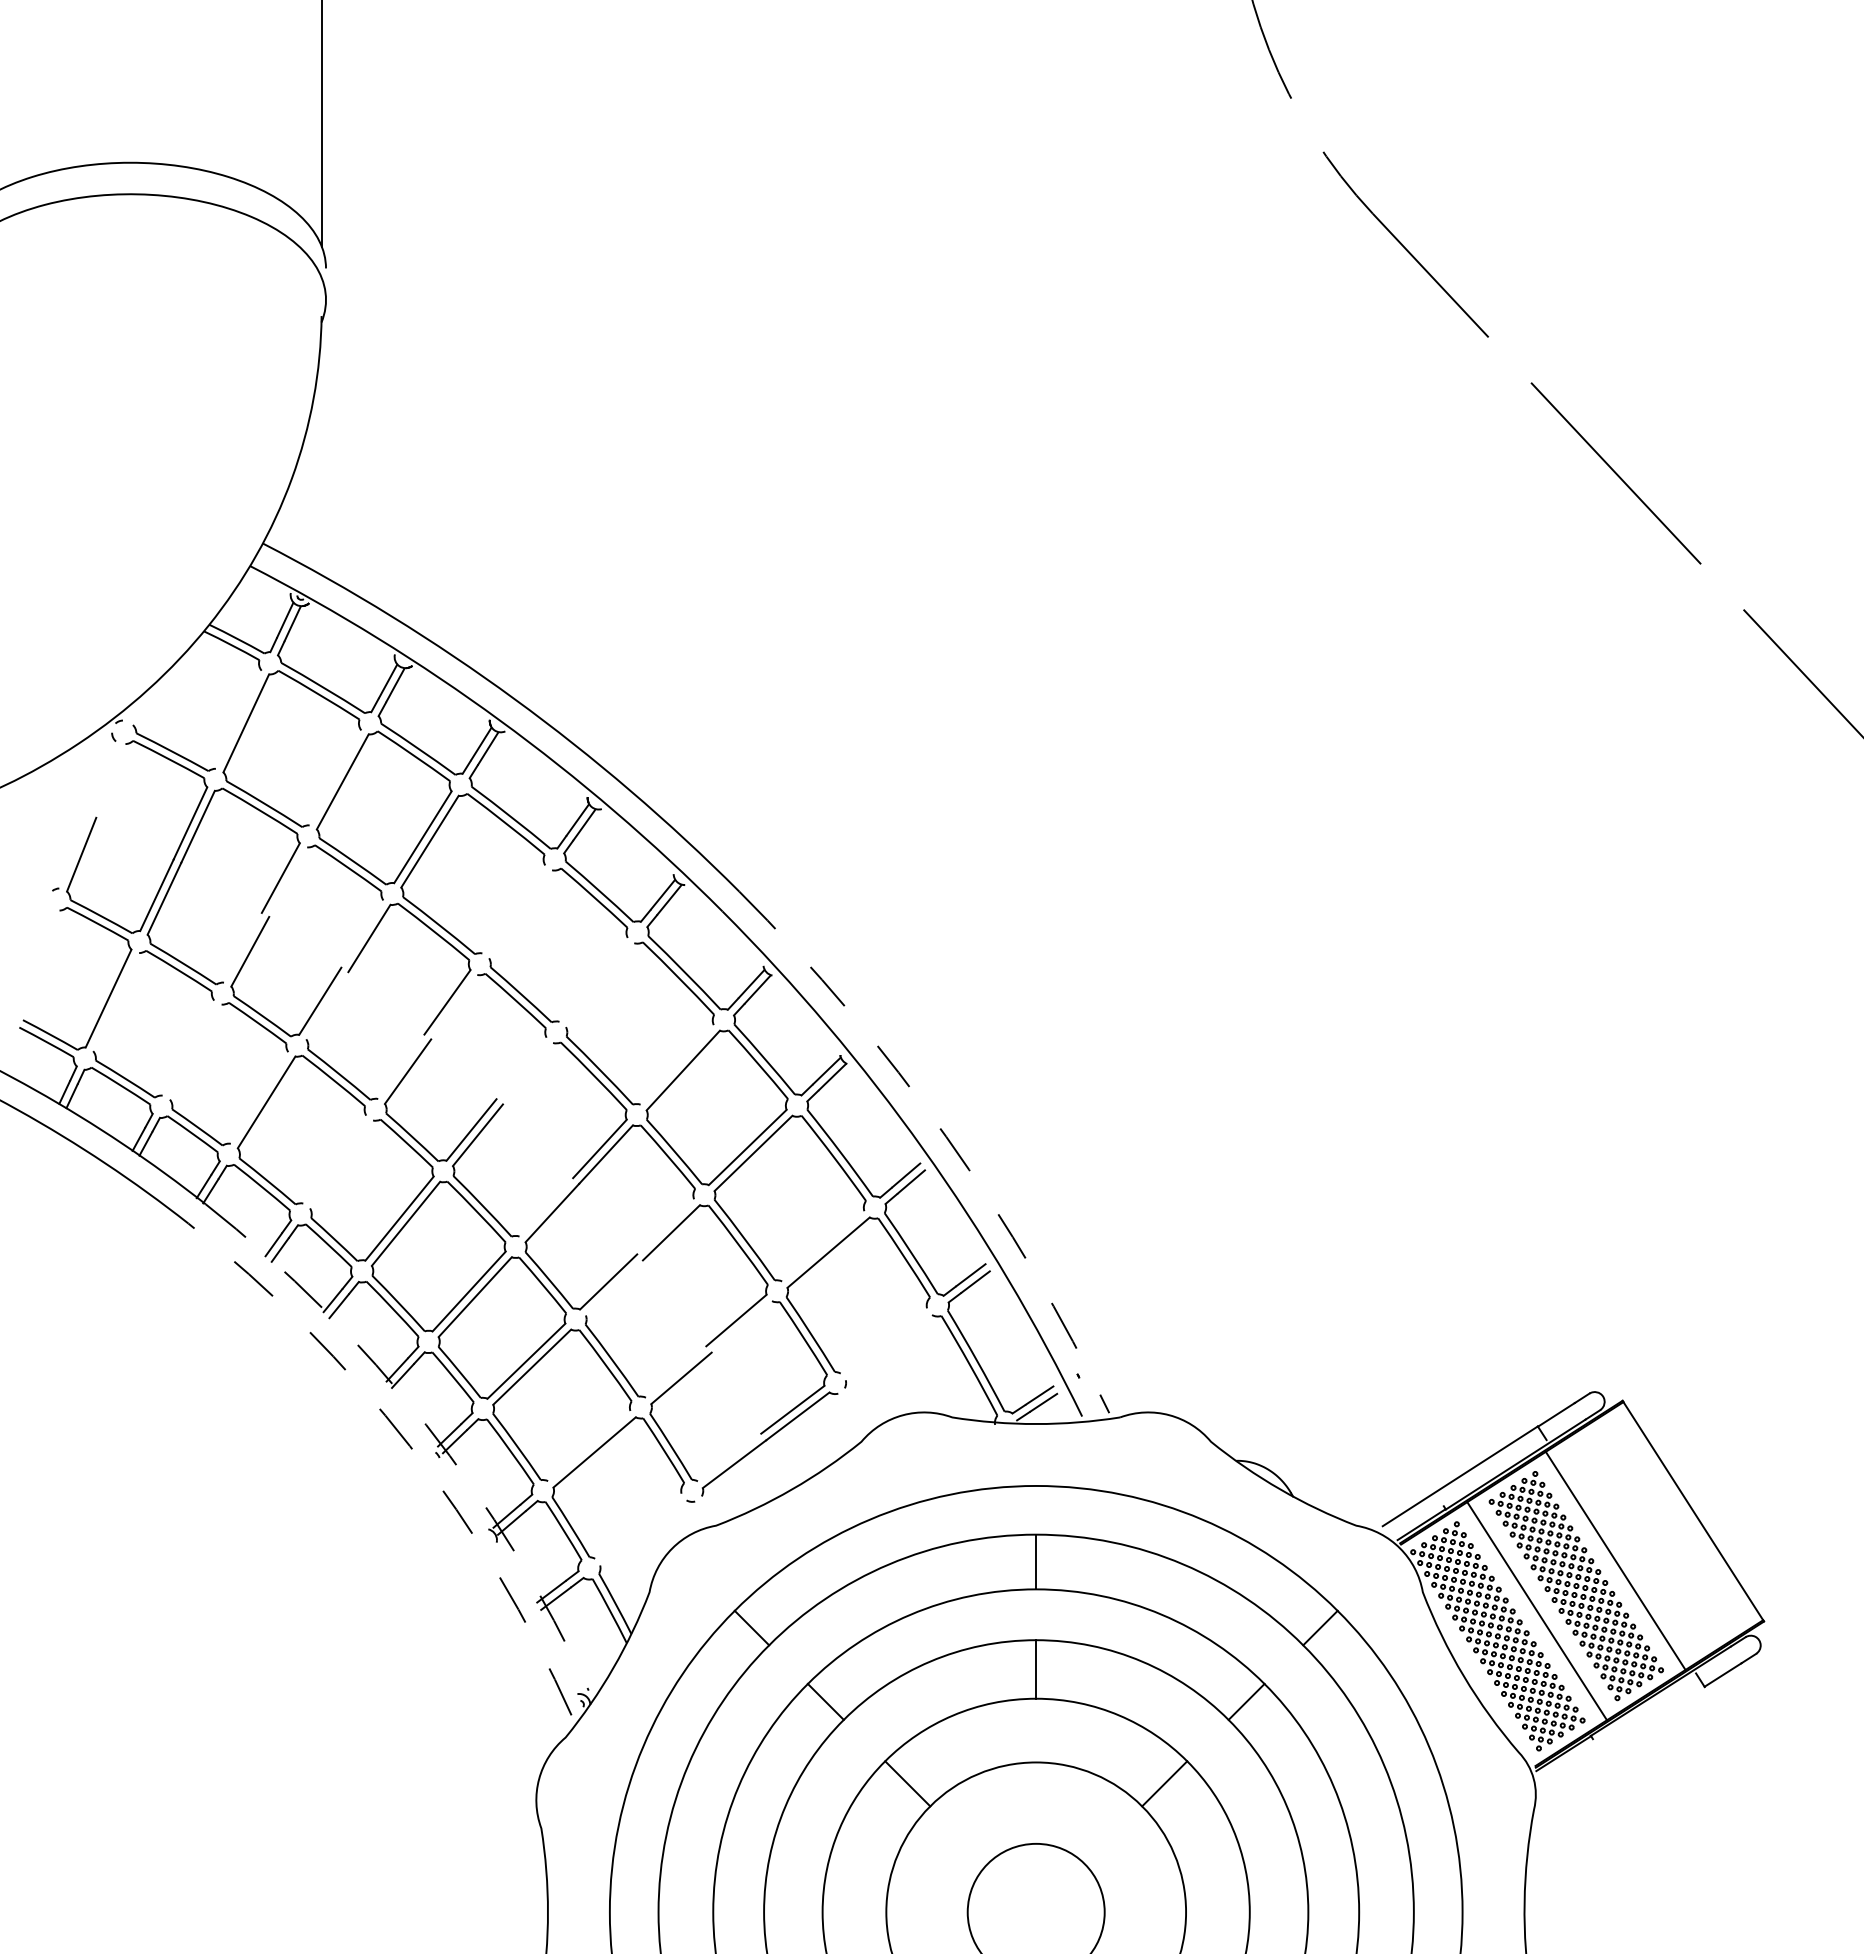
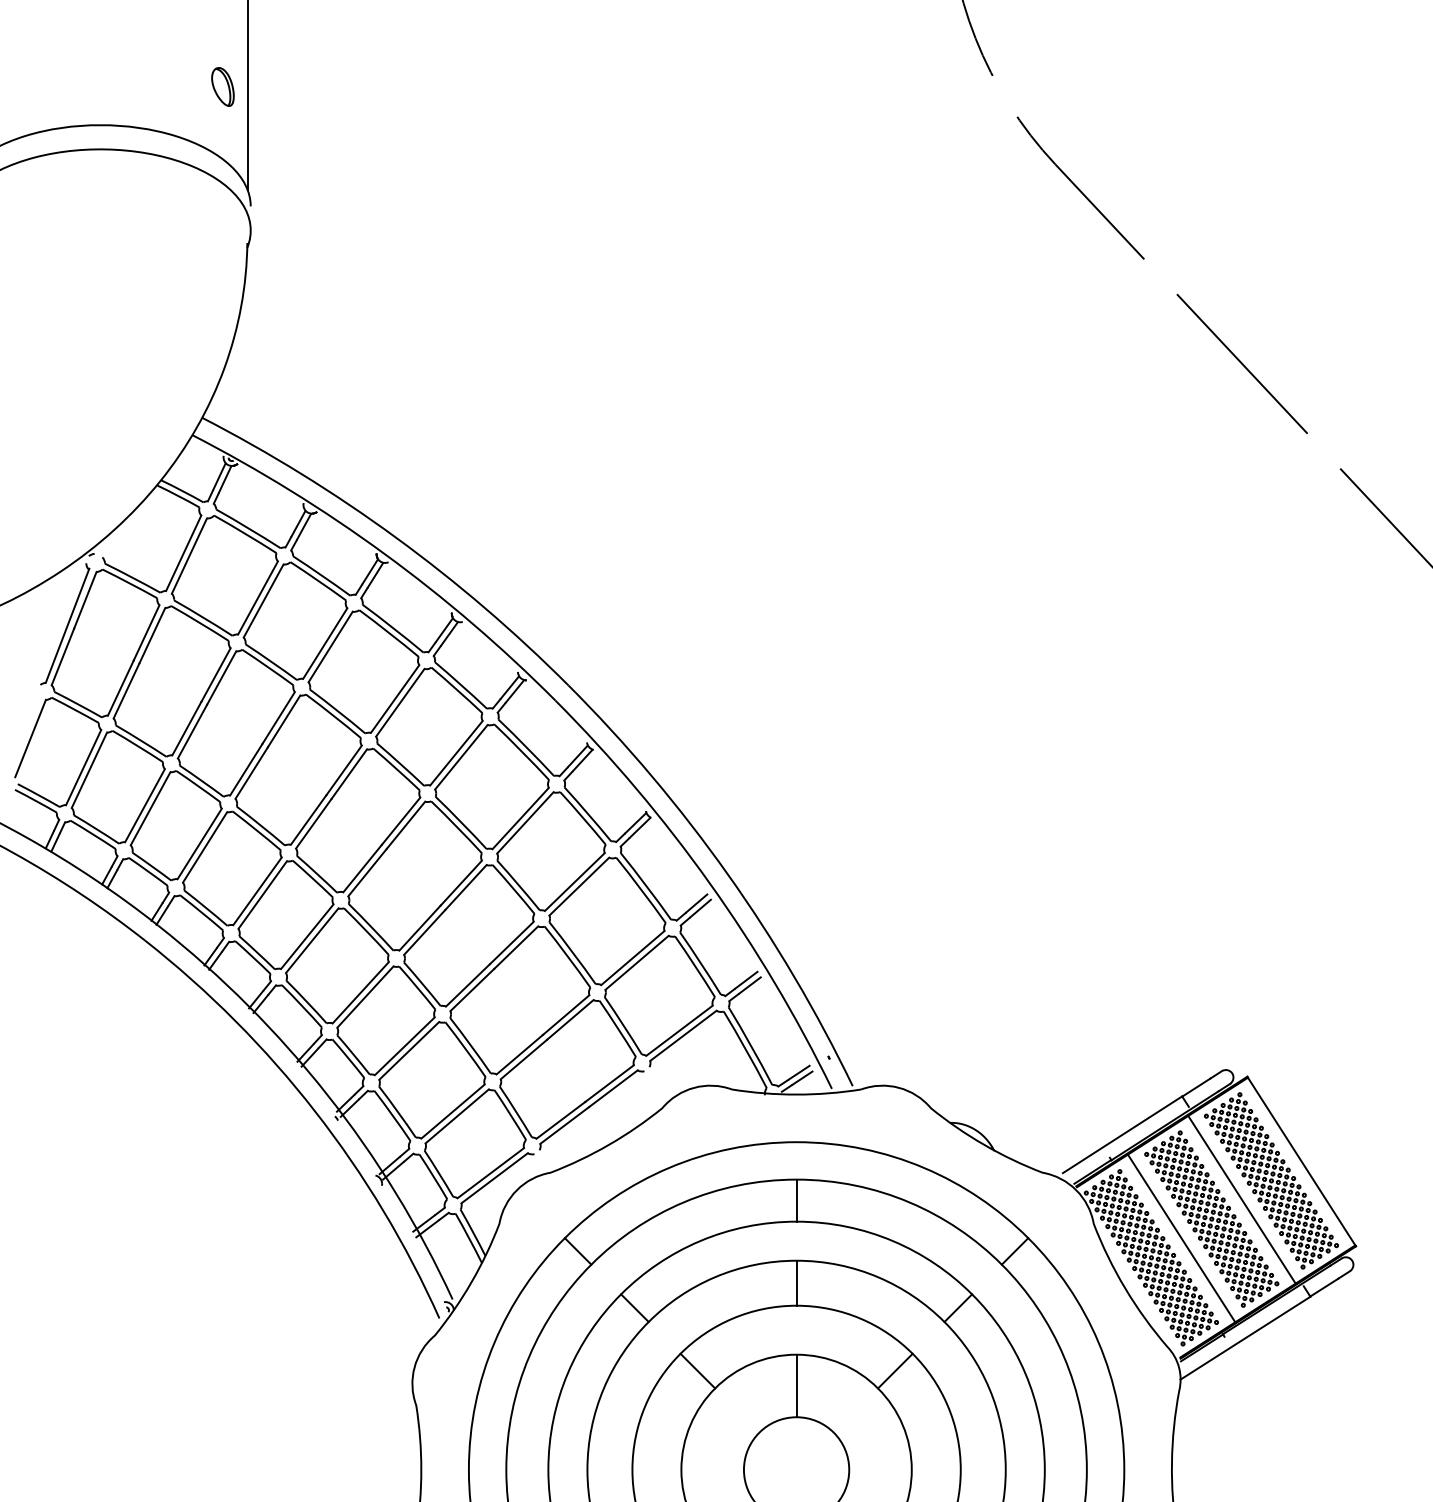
part: (289, 112) -> (222, 86), added
line: (238, 719) -> (183, 553), added
line: (335, 777) -> (258, 597), added
line: (110, 780) -> (85, 599), added
line: (87, 813) -> (67, 625), added
line: (288, 881) -> (221, 677), added
line: (513, 909) -> (394, 699), added
line: (520, 914) -> (400, 702), added
line: (362, 933) -> (278, 717), added
line: (242, 947) -> (186, 728), added
line: (39, 960) -> (30, 738), added
line: (593, 979) -> (456, 752), added
line: (599, 985) -> (460, 757), added
line: (116, 1002) -> (89, 770), added
line: (327, 1005) -> (251, 772), added
line: (454, 1006) -> (349, 773), added
line: (188, 1047) -> (145, 805), added
line: (195, 1051) -> (150, 808), added
line: (676, 1064) -> (520, 818), added
line: (401, 1066) -> (308, 819), added
line: (521, 1068) -> (400, 821), added
line: (527, 1073) -> (405, 825), added
line: (259, 1097) -> (199, 843), added
arc: (946, 1136) -> (727, 873), dashed -> solid
line: (334, 1159) -> (257, 891), added
line: (341, 1164) -> (262, 895), added
line: (546, 1207) -> (420, 928), added
line: (665, 1226) -> (511, 942), added
line: (823, 1246) -> (633, 958), added
line: (613, 1287) -> (471, 989), added
line: (741, 1326) -> (570, 1019), added
line: (883, 1340) -> (679, 1030), added
line: (888, 1347) -> (683, 1035), added
line: (675, 1371) -> (519, 1054), added
arc: (426, 1424) -> (327, 1094), dashed -> solid
arc: (409, 1446) -> (314, 1111), dashed -> solid
line: (589, 1446) -> (453, 1111), added
line: (729, 1457) -> (560, 1120), added
line: (638, 1525) -> (490, 1172), added
line: (643, 1532) -> (494, 1177), added
part: (1653, 1536) -> (1271, 1181), added
line: (1619, 1740) -> (1244, 1337), added
line: (1036, 1802) -> (796, 1385), added

